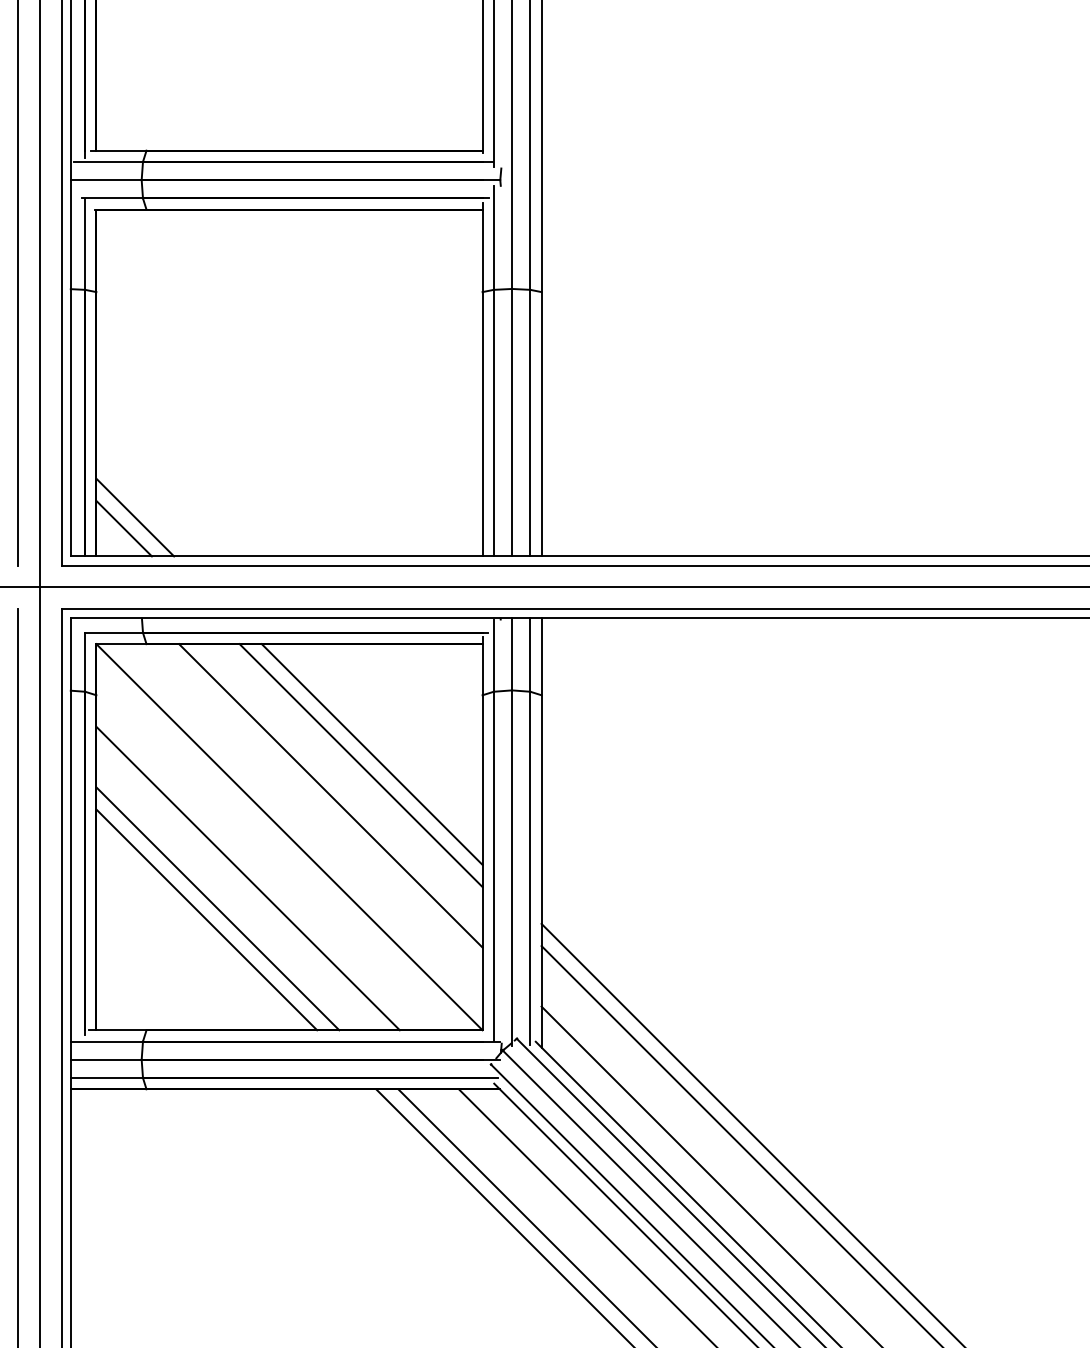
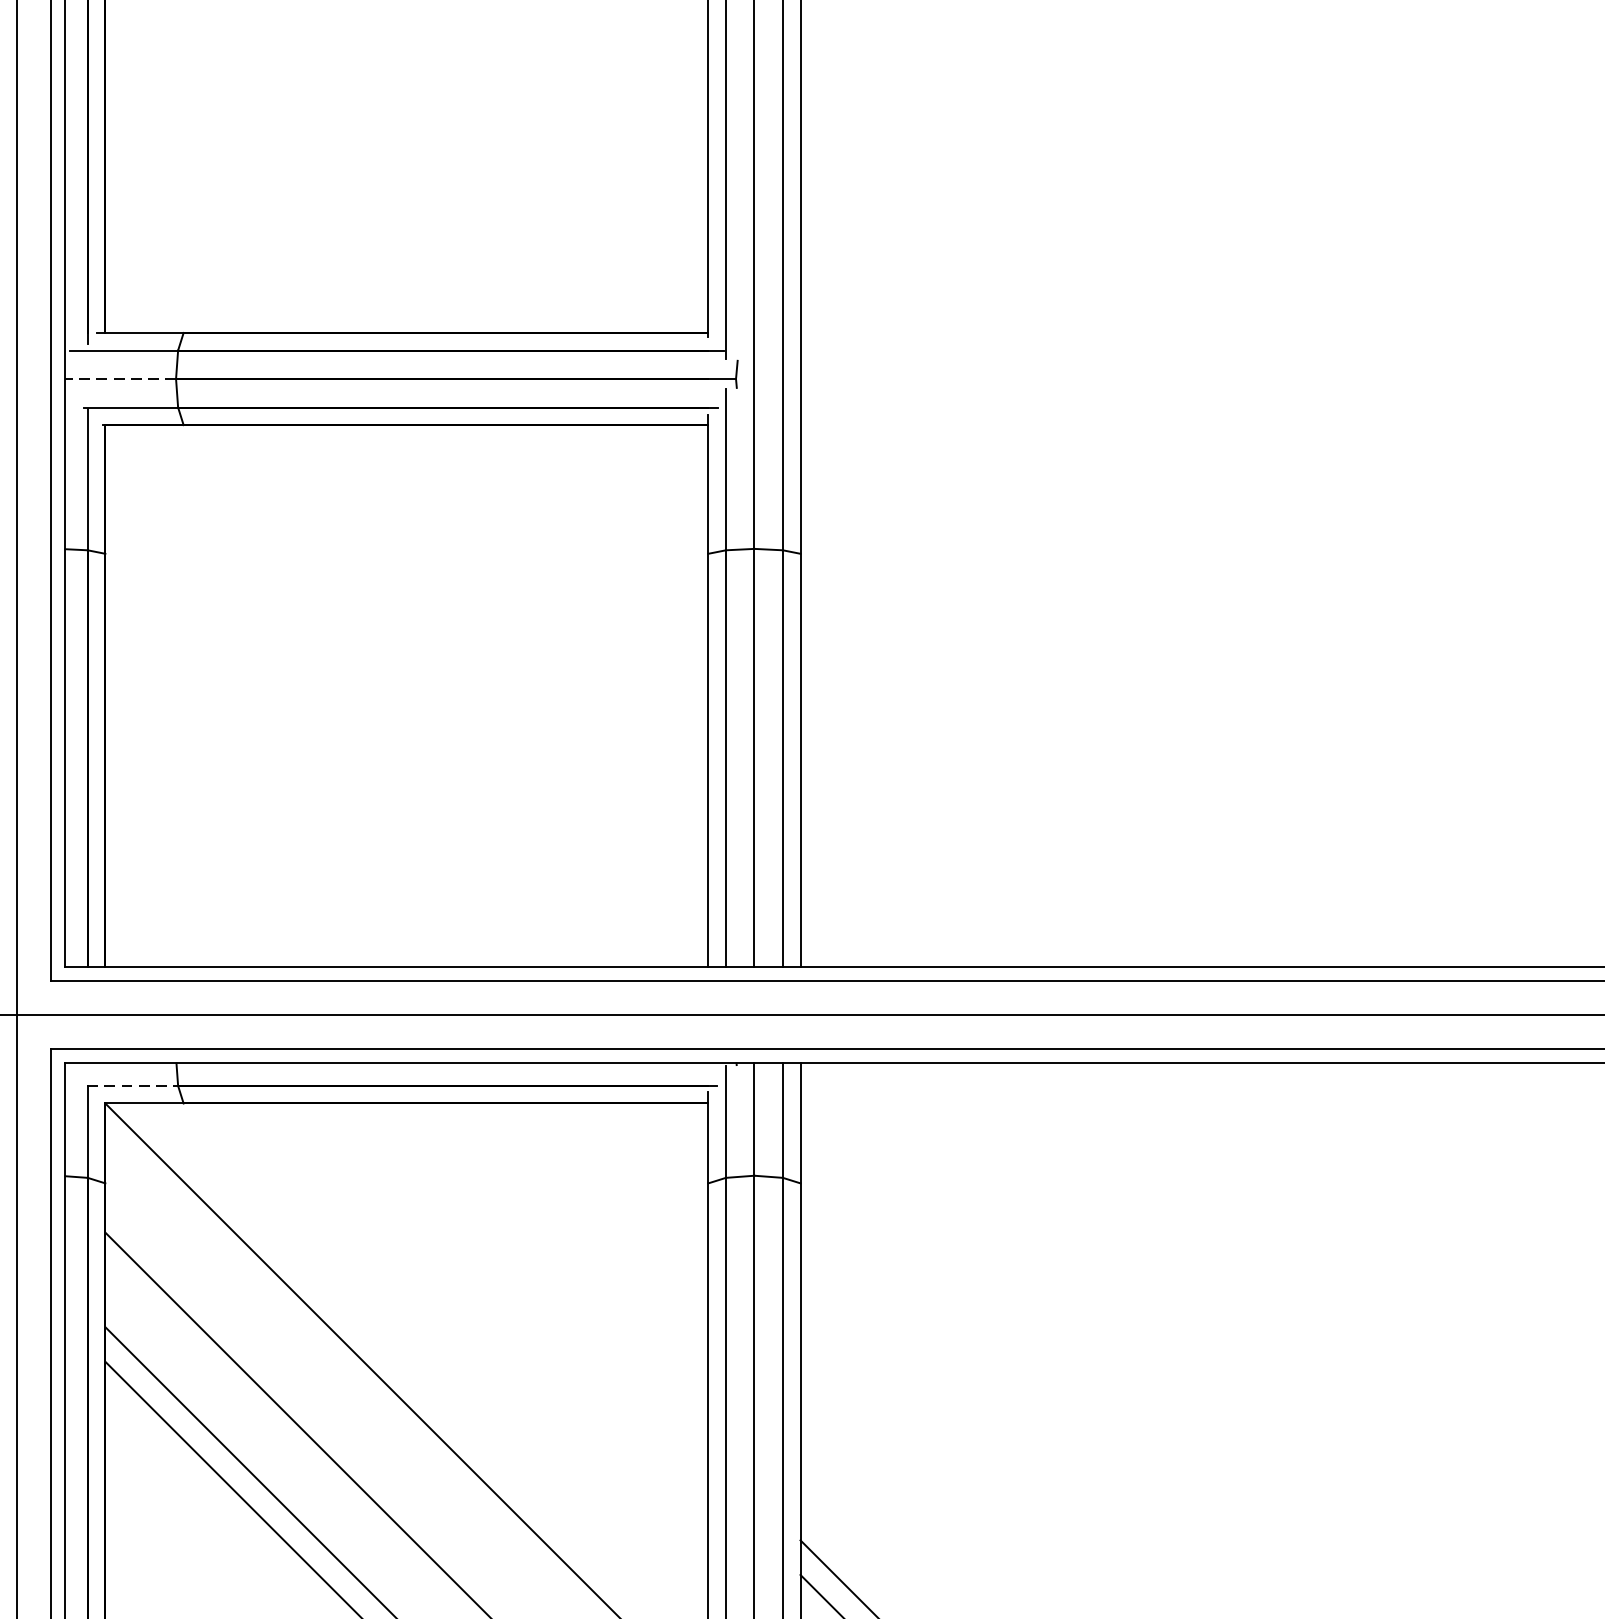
line: (105, 180) -> (119, 379), solid -> dashed
line: (135, 517) -> (166, 905), removed
line: (123, 528) -> (147, 922), removed
line: (114, 632) -> (133, 1085), solid -> dashed
line: (371, 754) -> (534, 1275), removed
line: (360, 765) -> (517, 1293), removed
line: (330, 795) -> (470, 1339), removed

